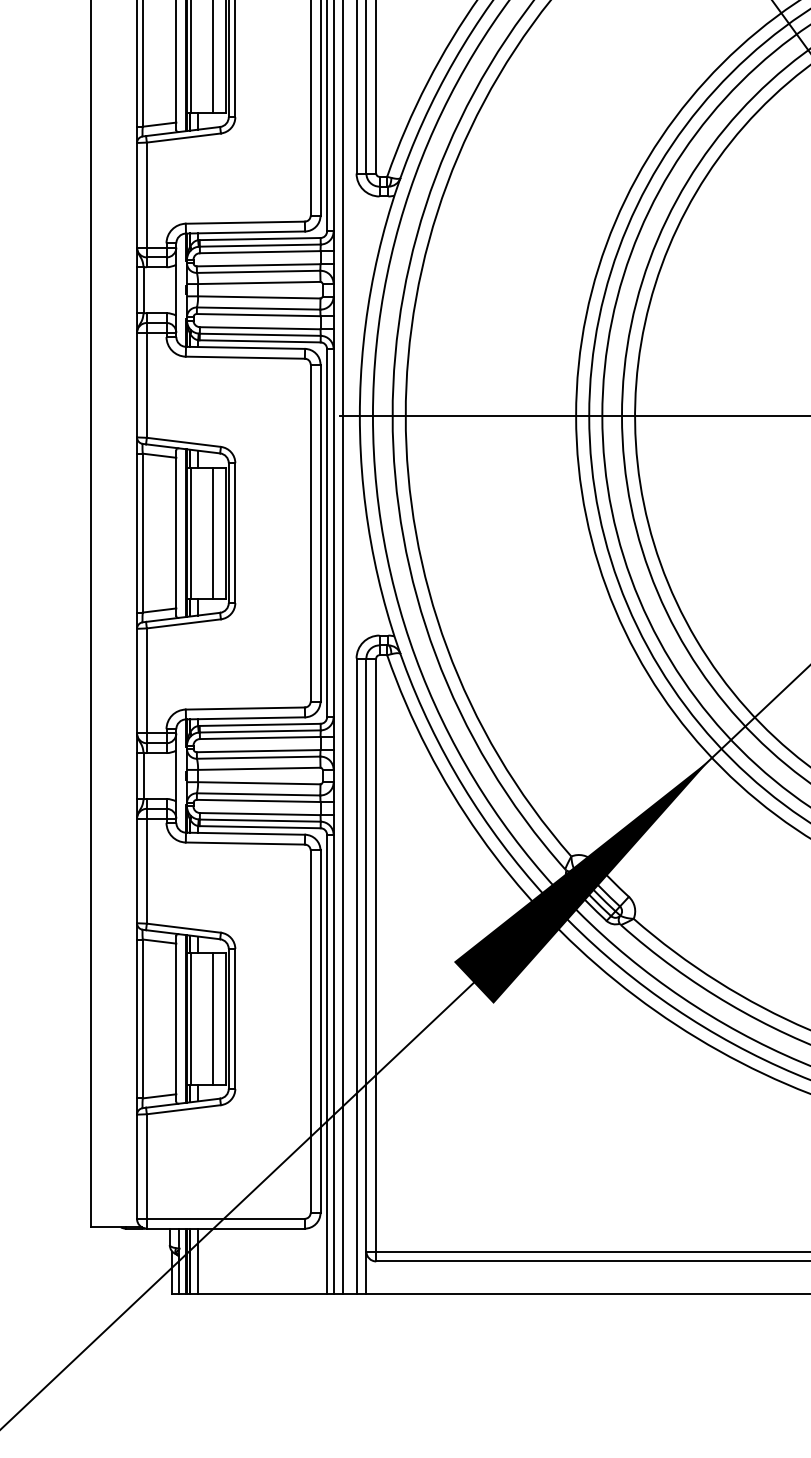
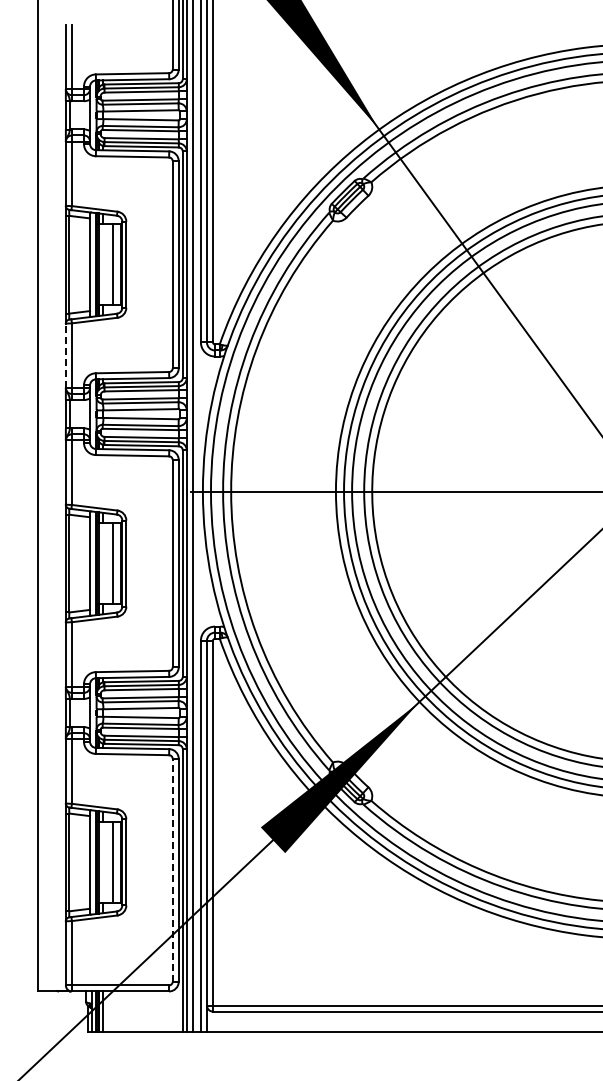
line: (136, 194) -> (65, 355), solid -> dashed
line: (310, 1030) -> (172, 869), solid -> dashed

